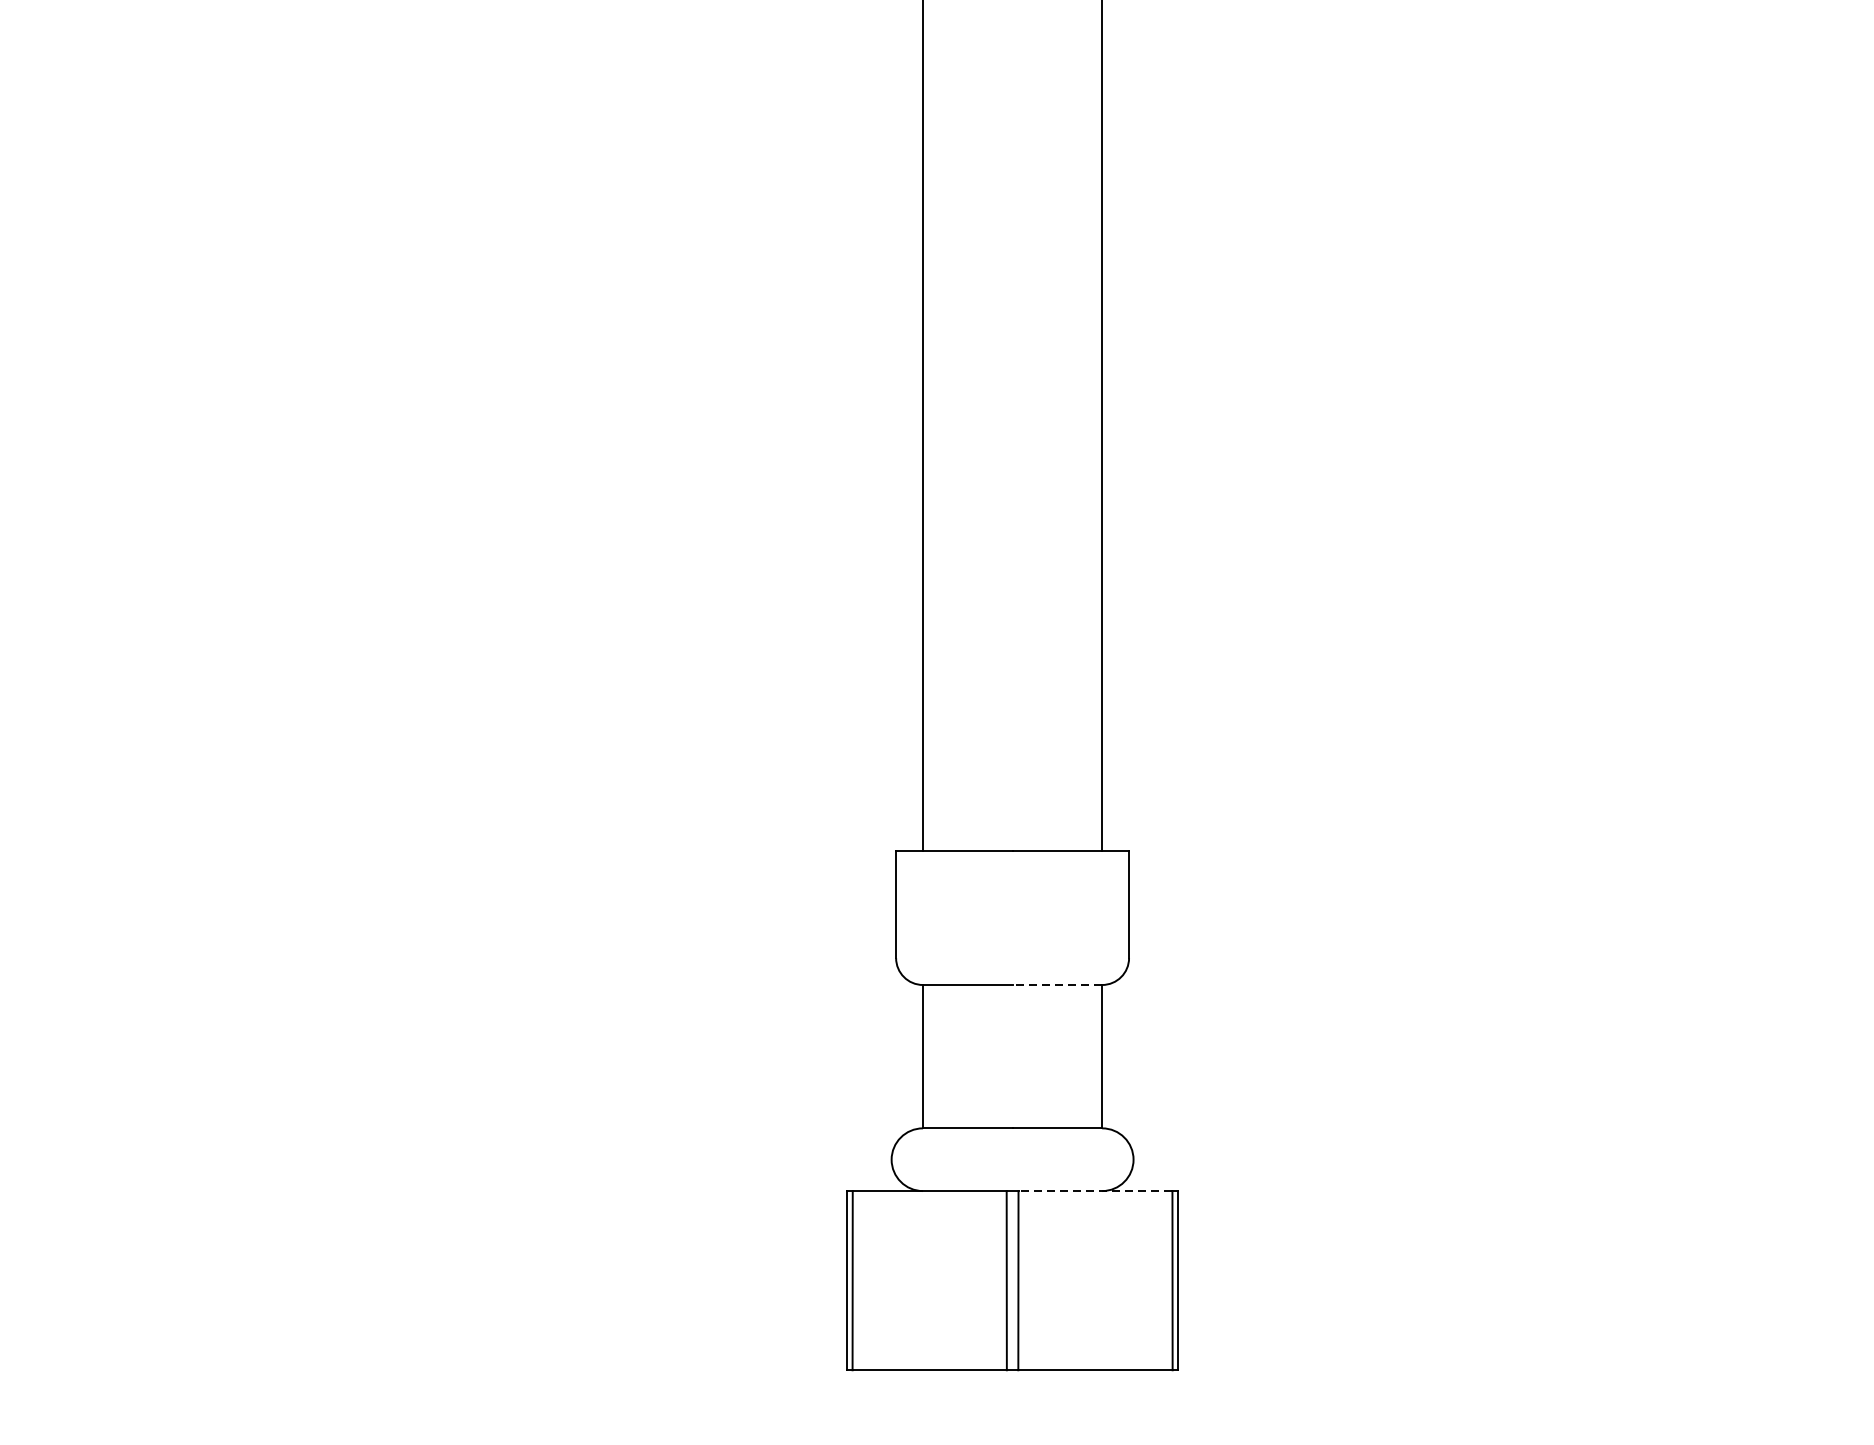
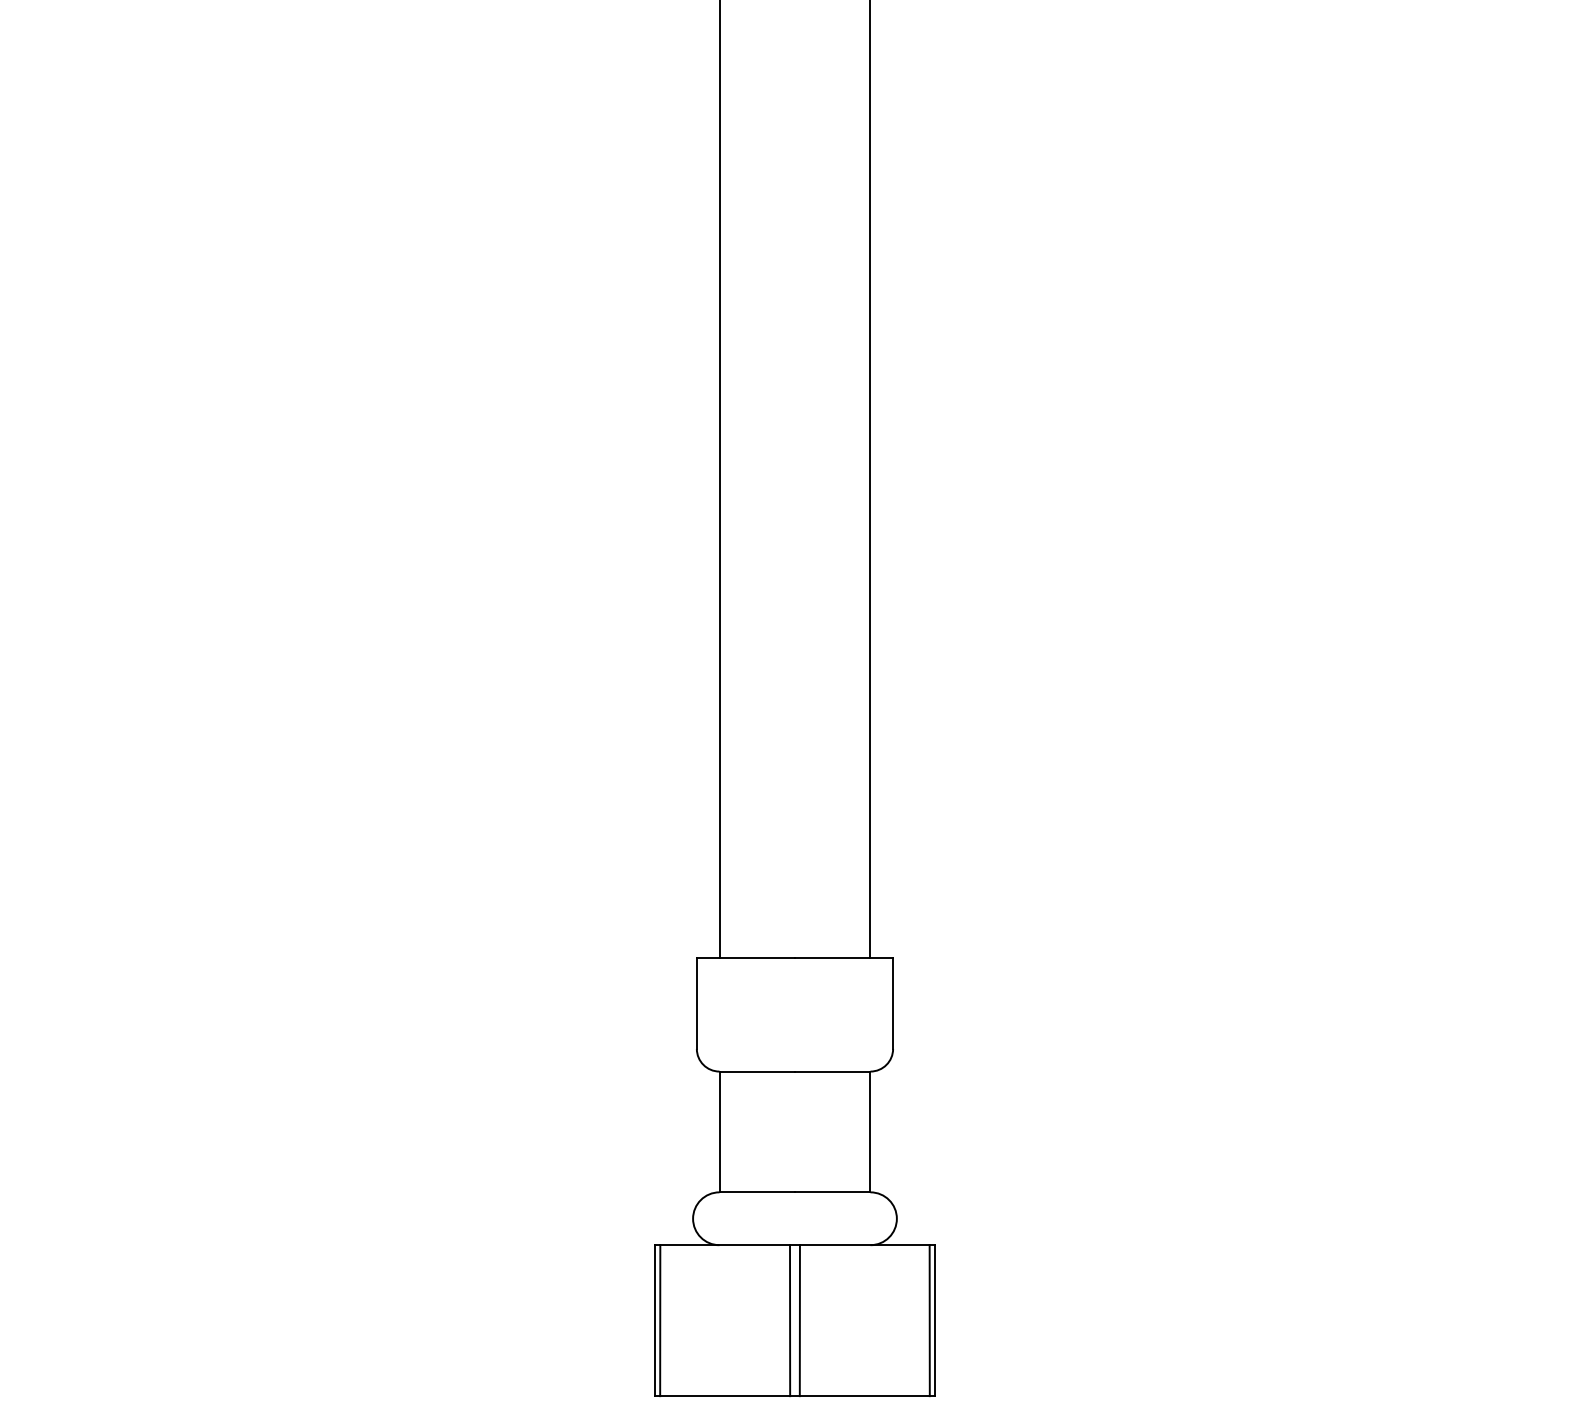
line: (1057, 984) -> (832, 1071), dashed -> solid
line: (1095, 1191) -> (864, 1245), dashed -> solid

